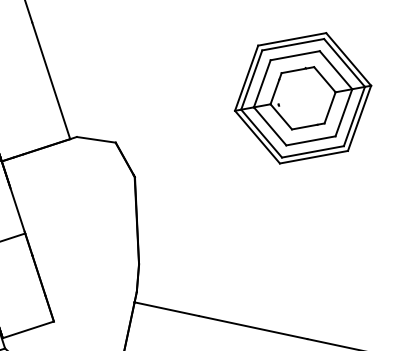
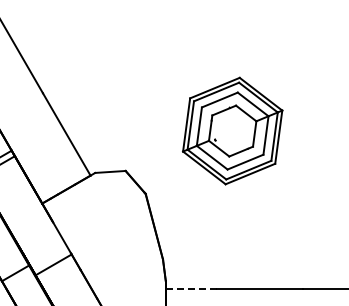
part: (303, 97) -> (232, 130), moved
line: (166, 309) -> (191, 289), solid -> dashed

